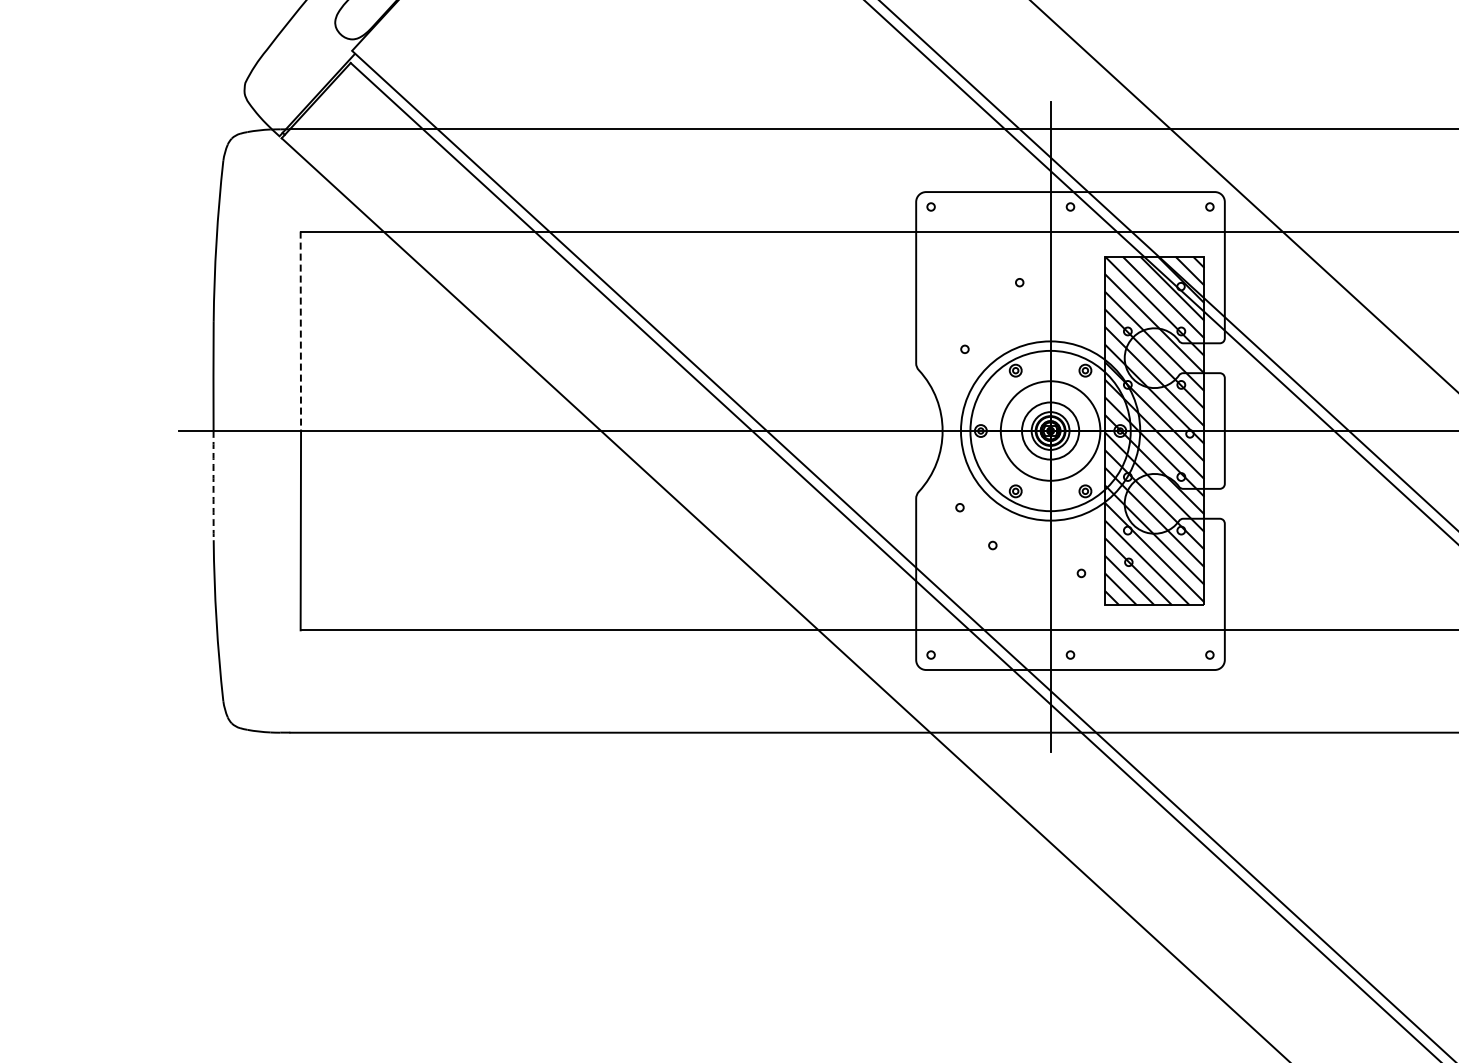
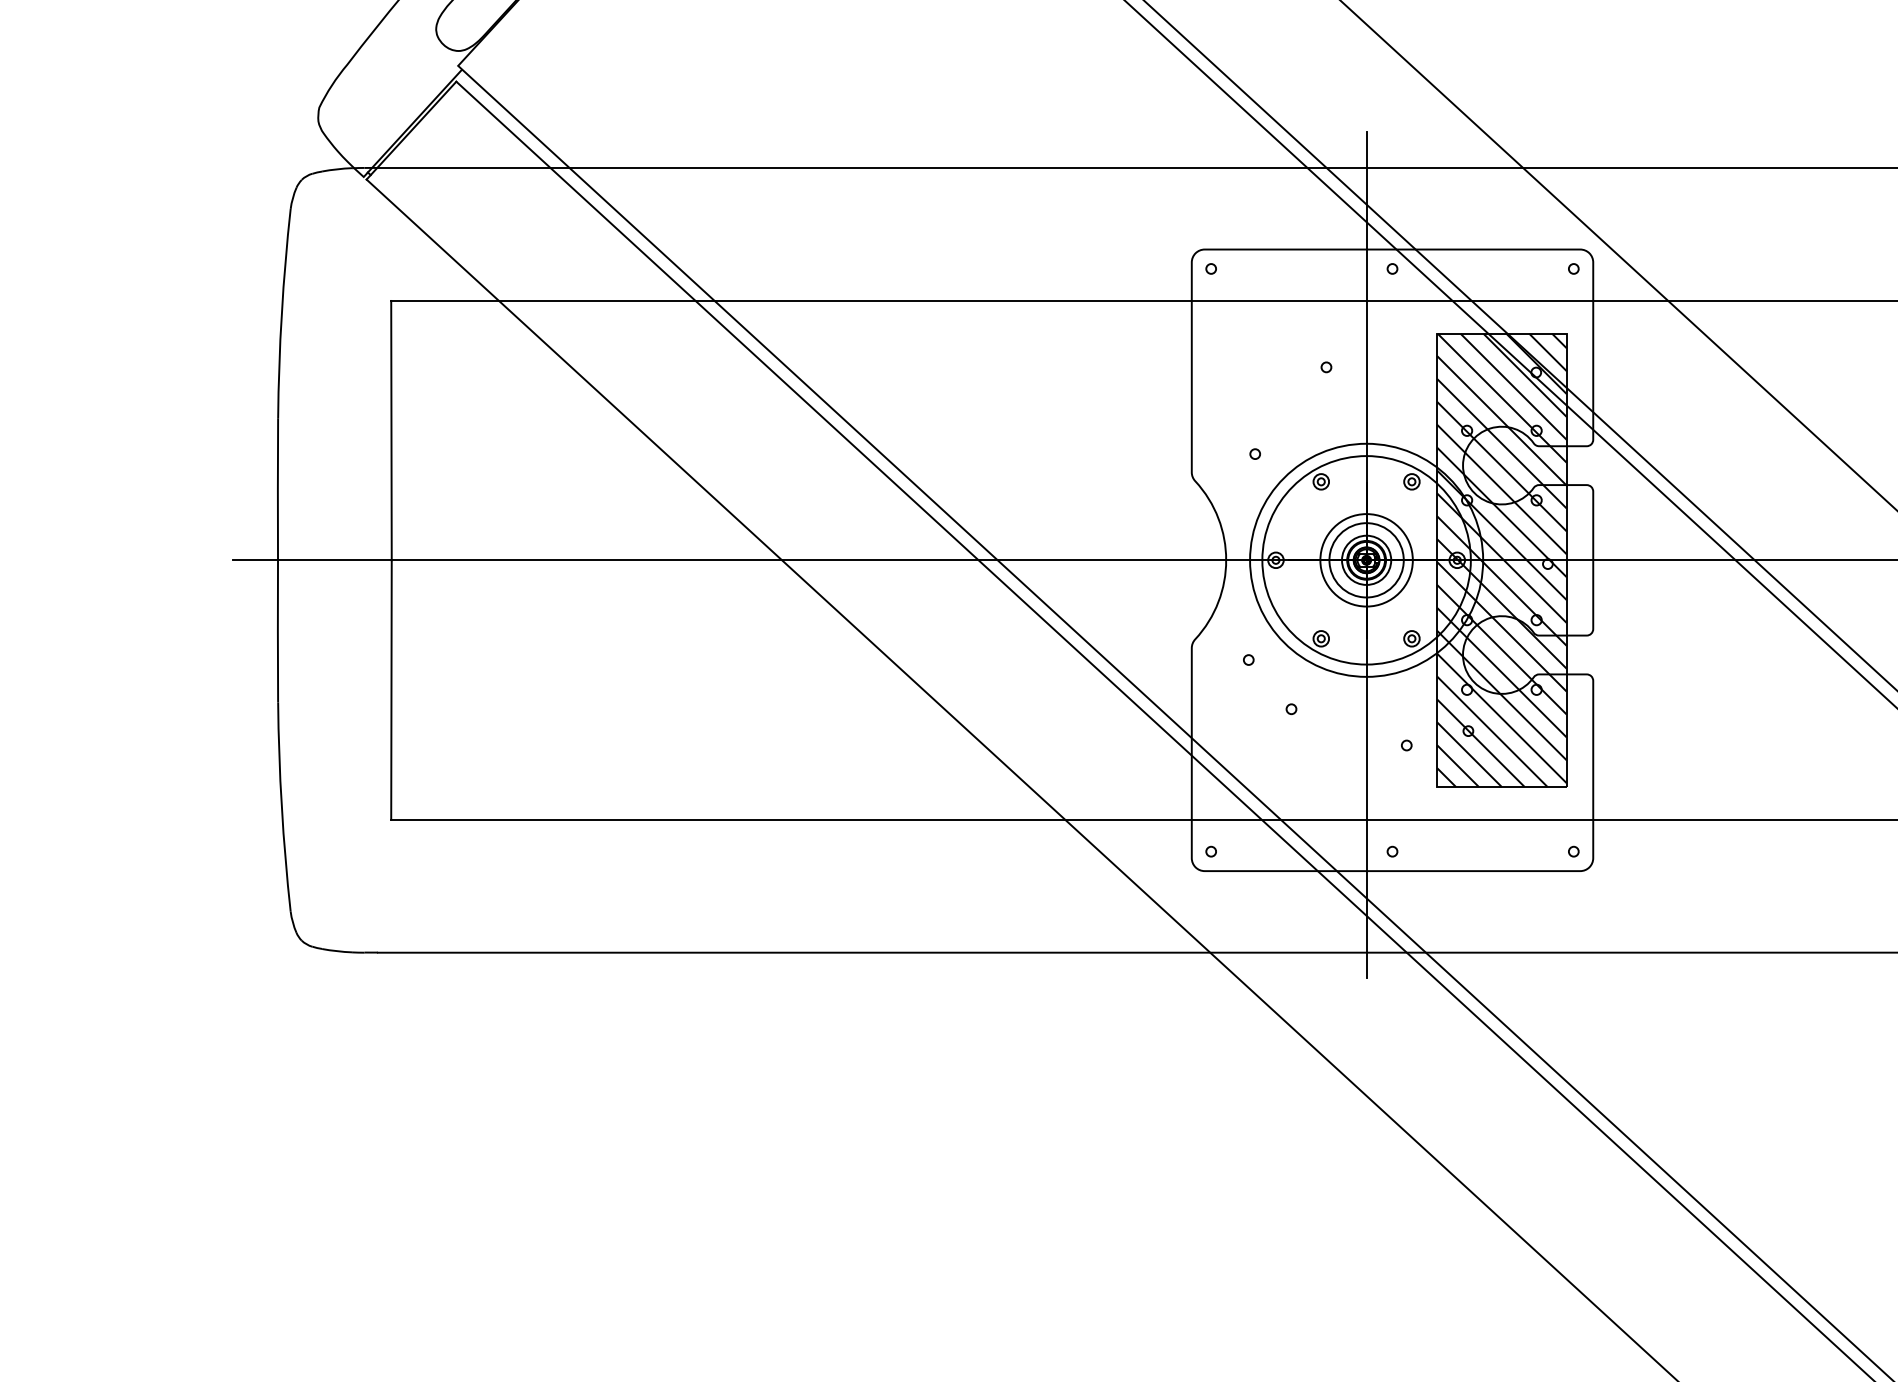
line: (300, 331) -> (391, 430), dashed -> solid
circle: (1050, 430) -> (1366, 559), size x0.71
arc: (213, 485) -> (277, 631), dashed -> solid

